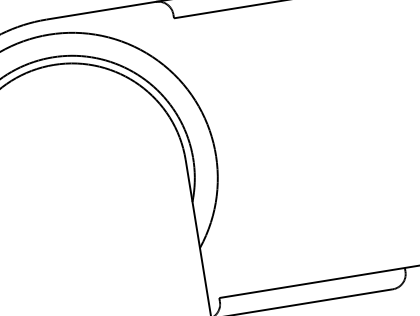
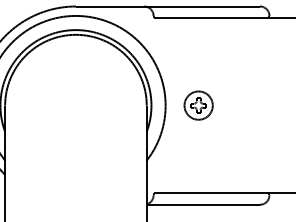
part: (268, 146) -> (198, 105), added

